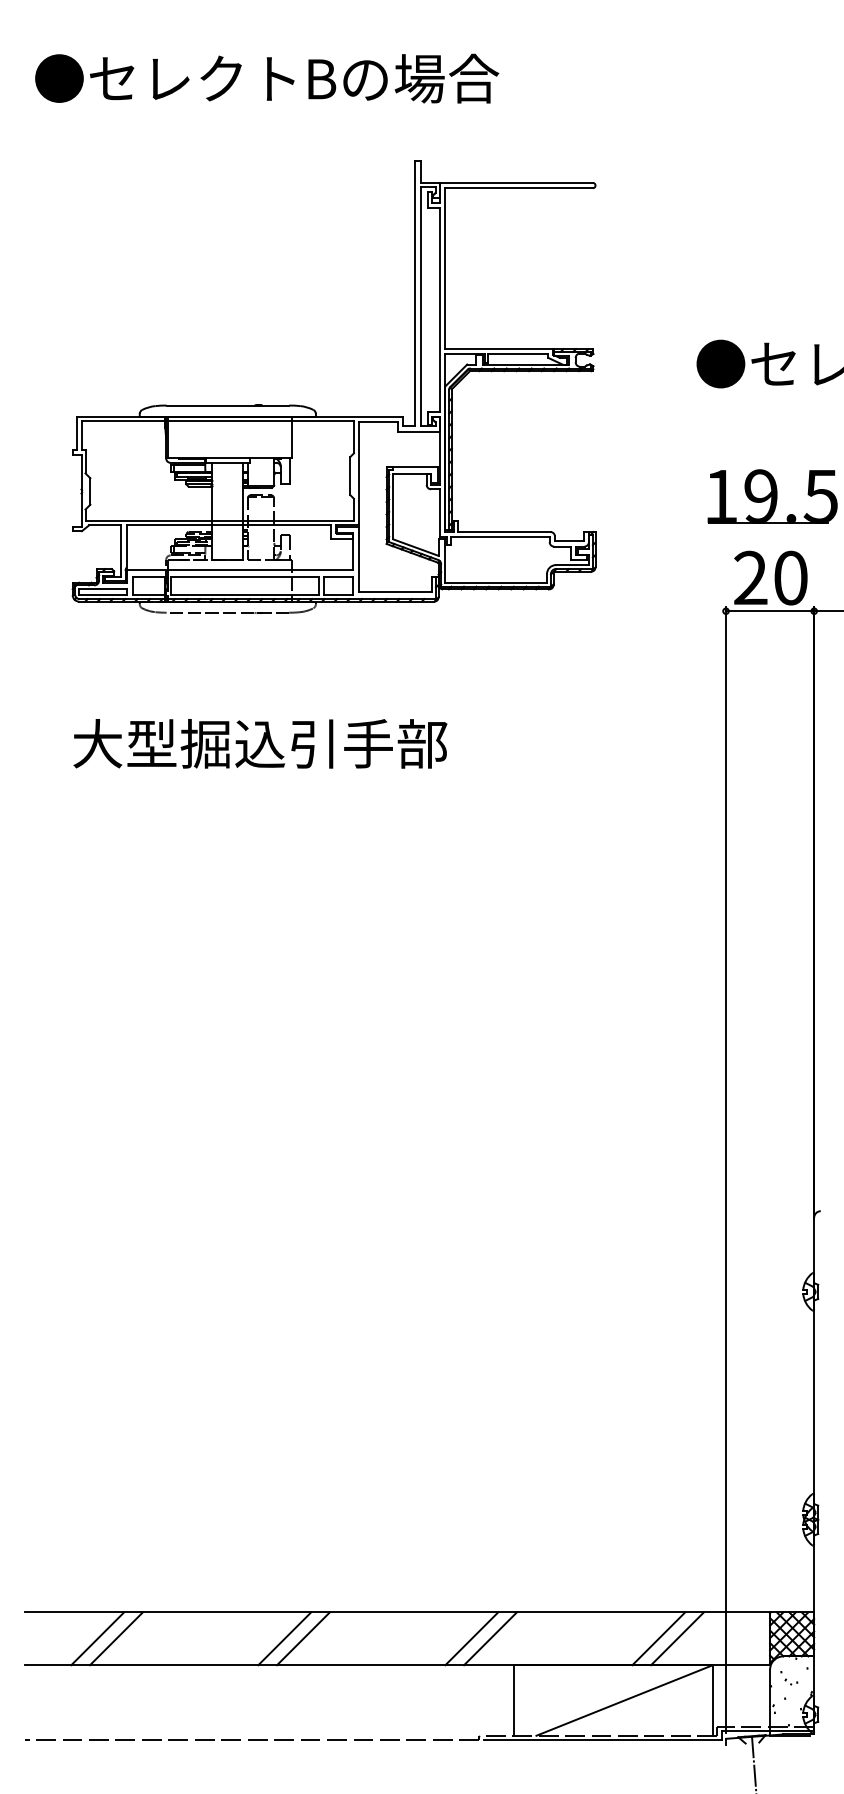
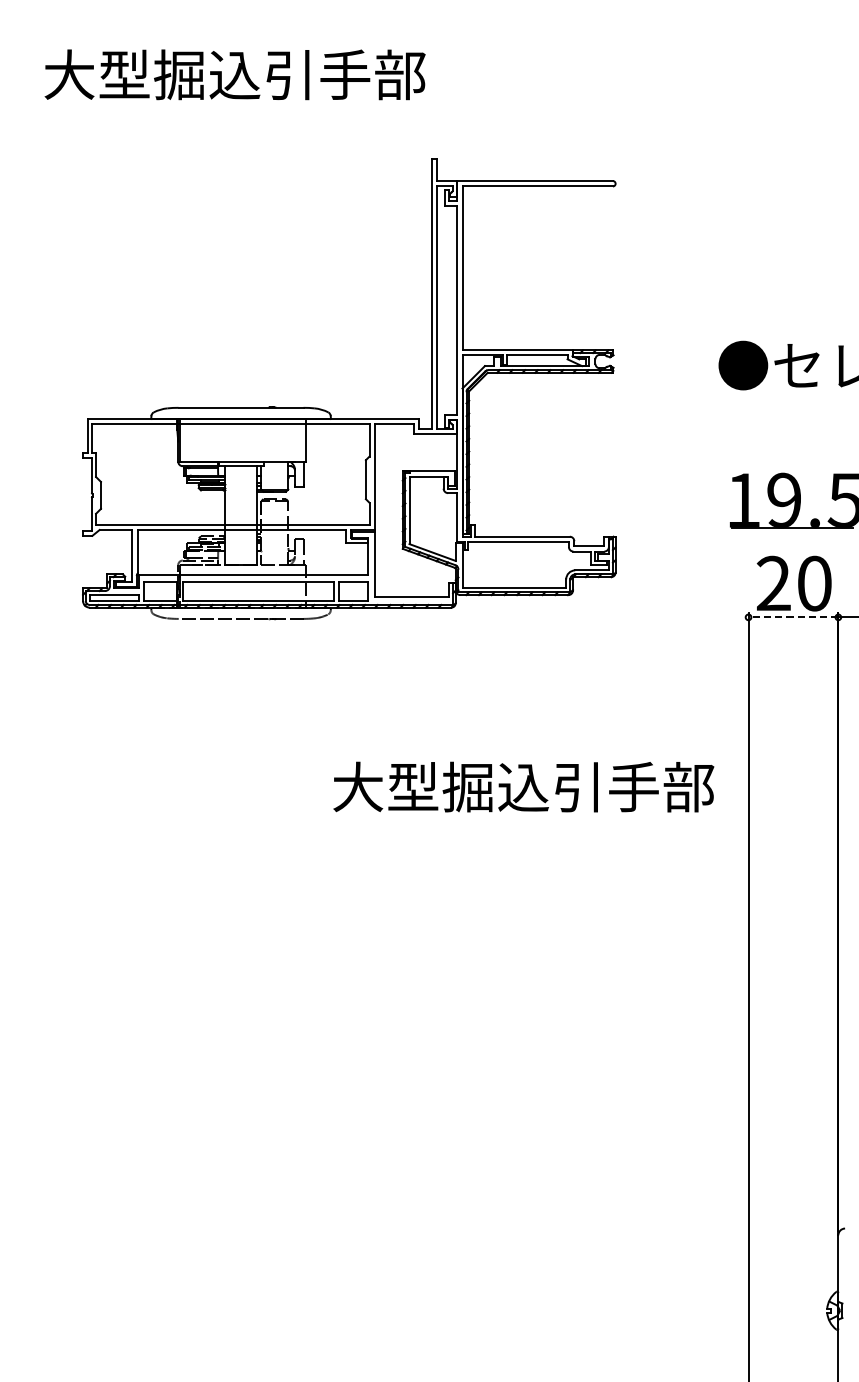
text: (267, 78) -> (281, 74), ●セレクトBの場合 -> 大型掘込引手部
line: (769, 611) -> (792, 617), solid -> dashed
text: (260, 743) -> (523, 786), moved

